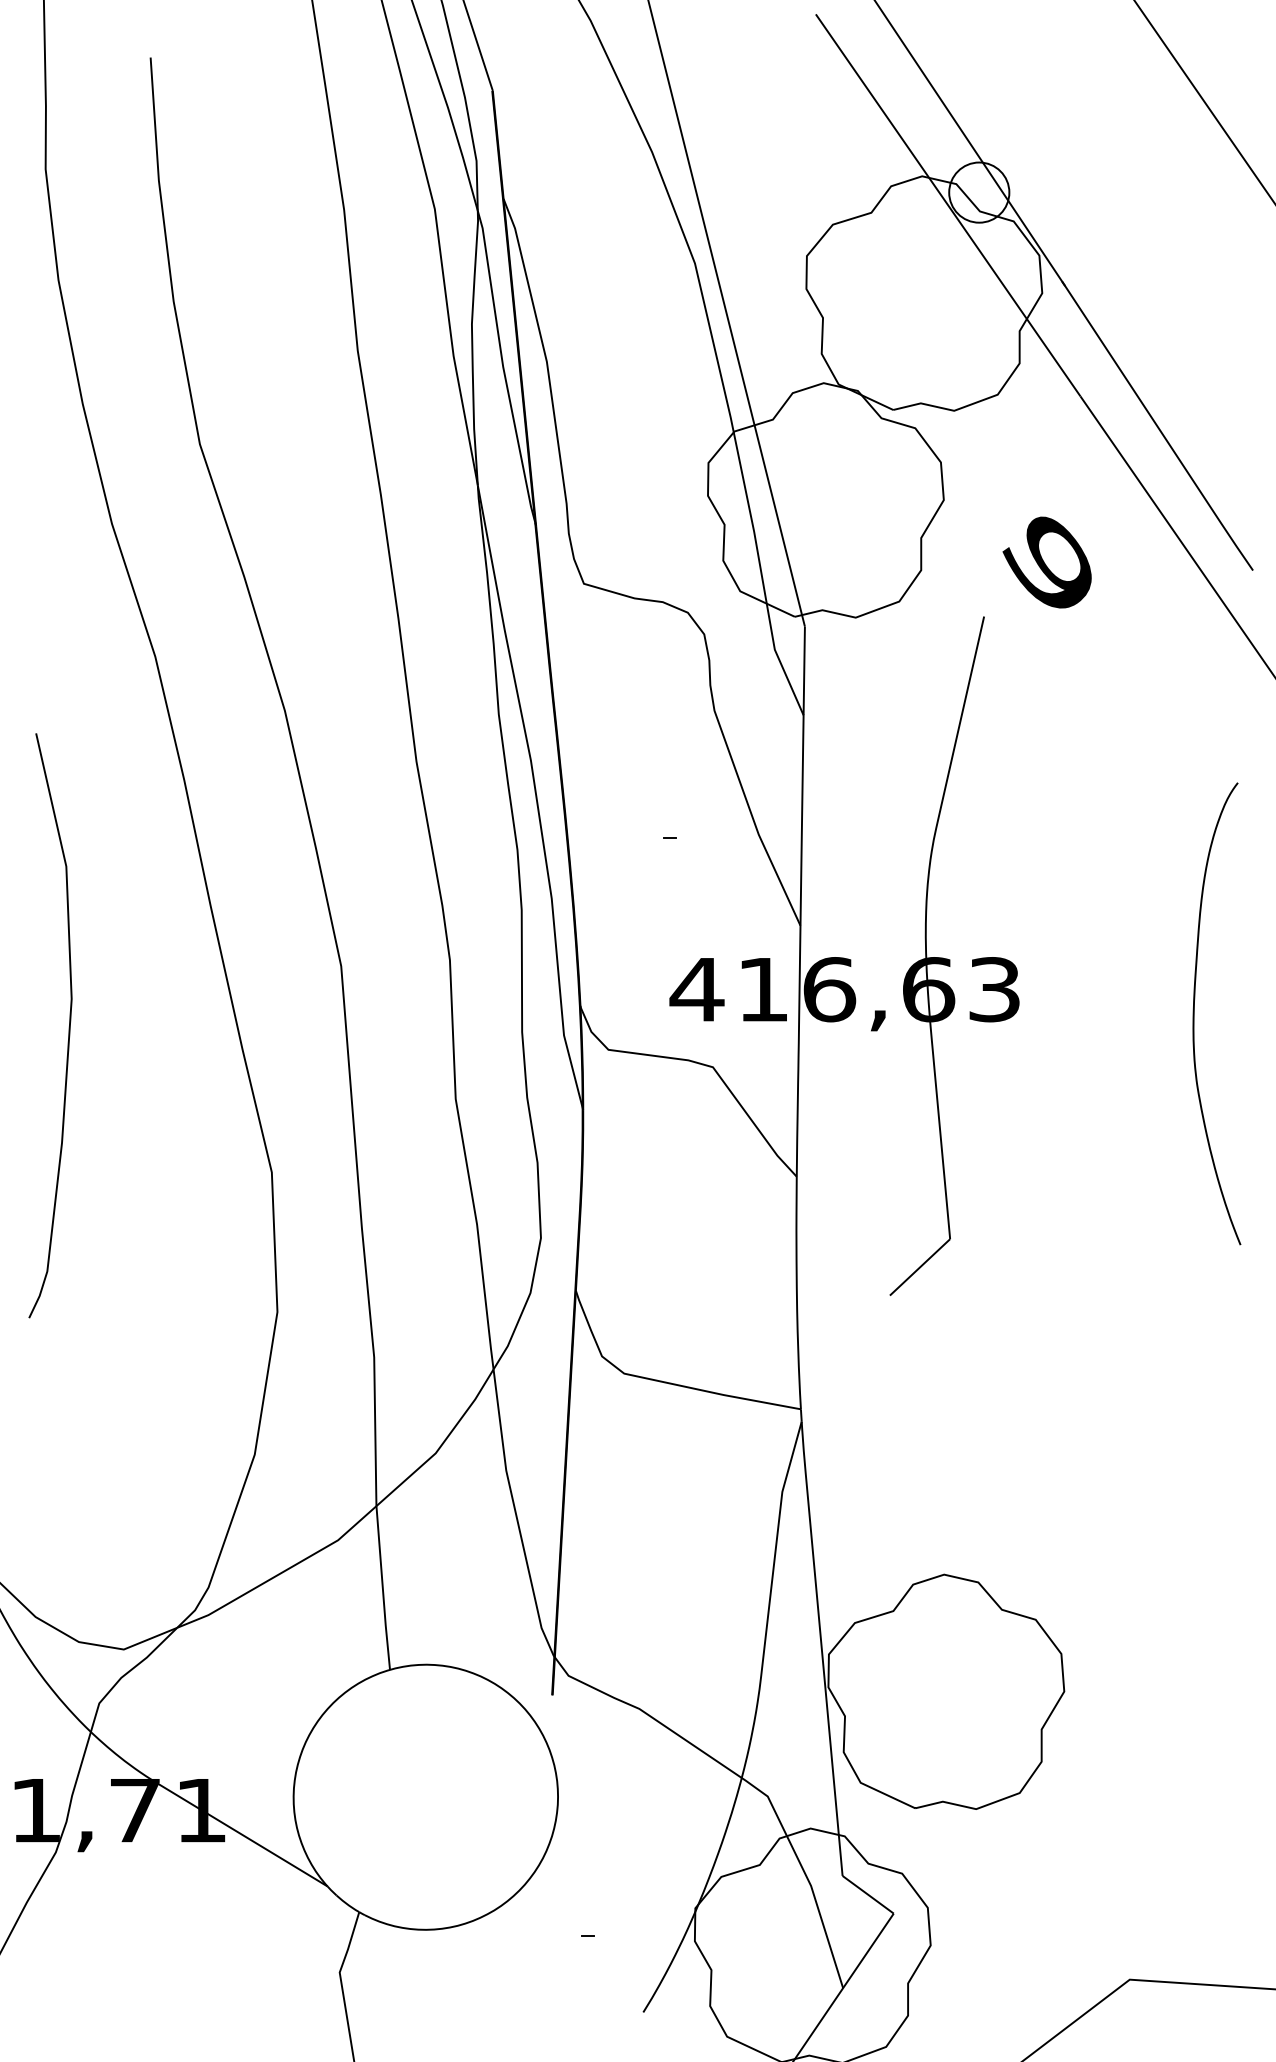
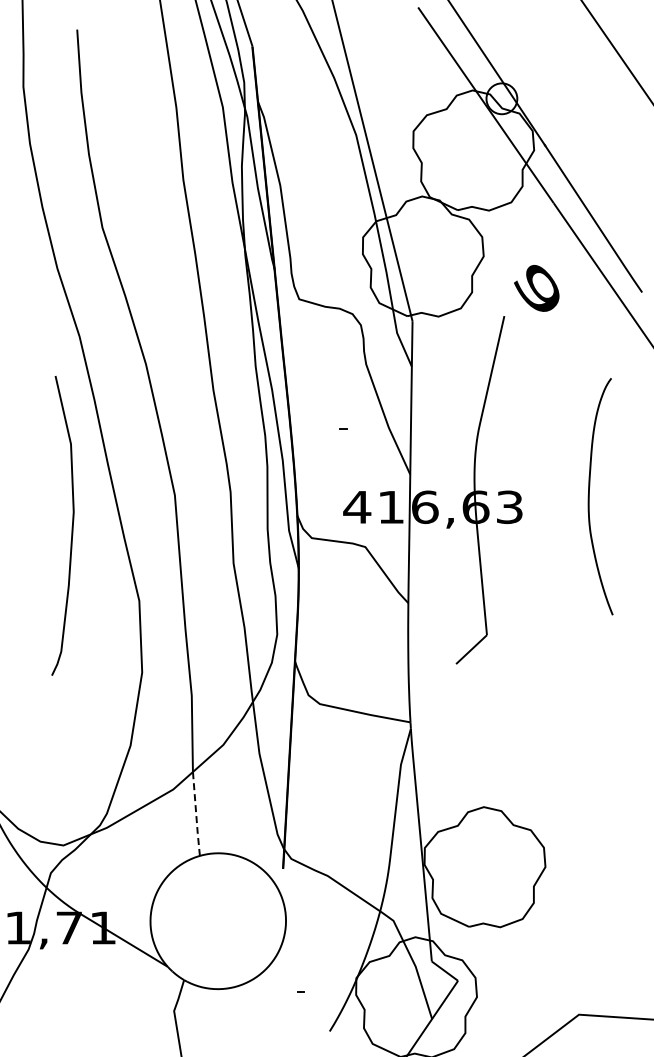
curve: (1195, 1013) -> (589, 496), moved
curve: (67, 1027) -> (71, 526), moved
line: (383, 1589) -> (196, 814), solid -> dashed

